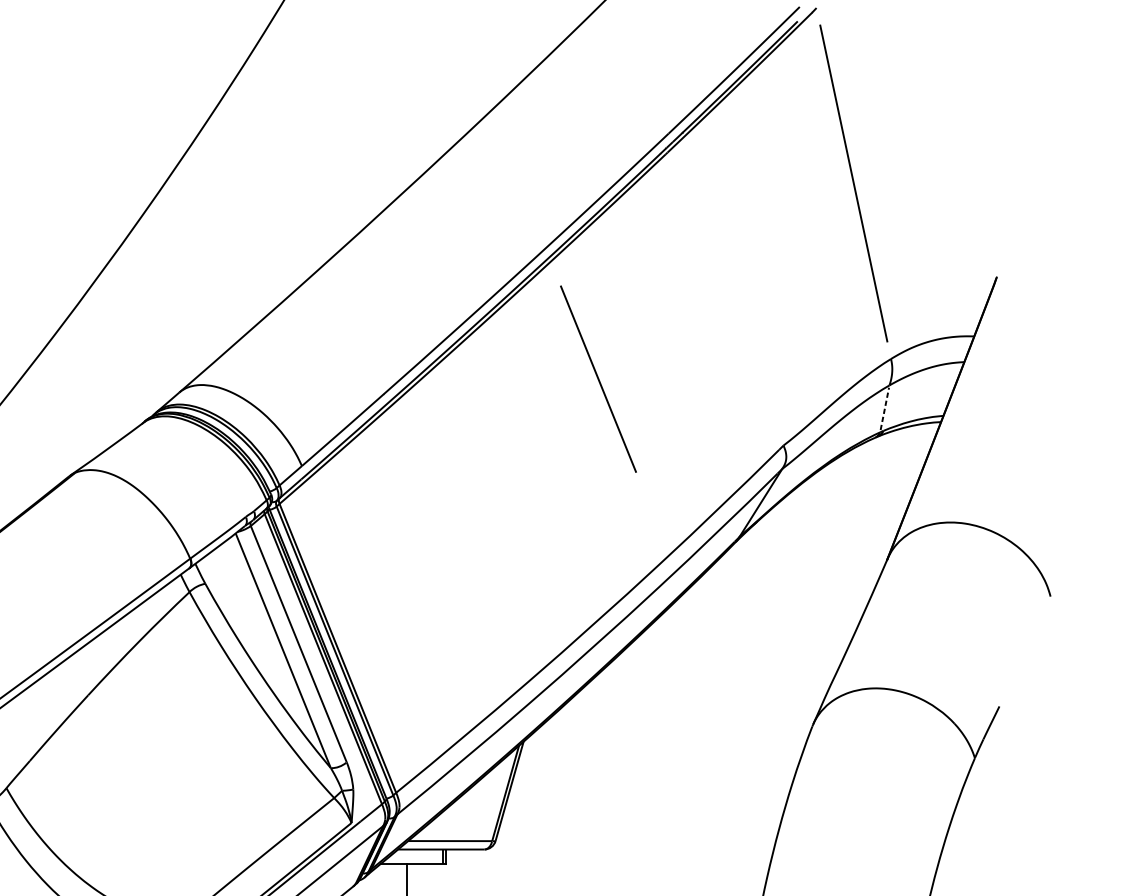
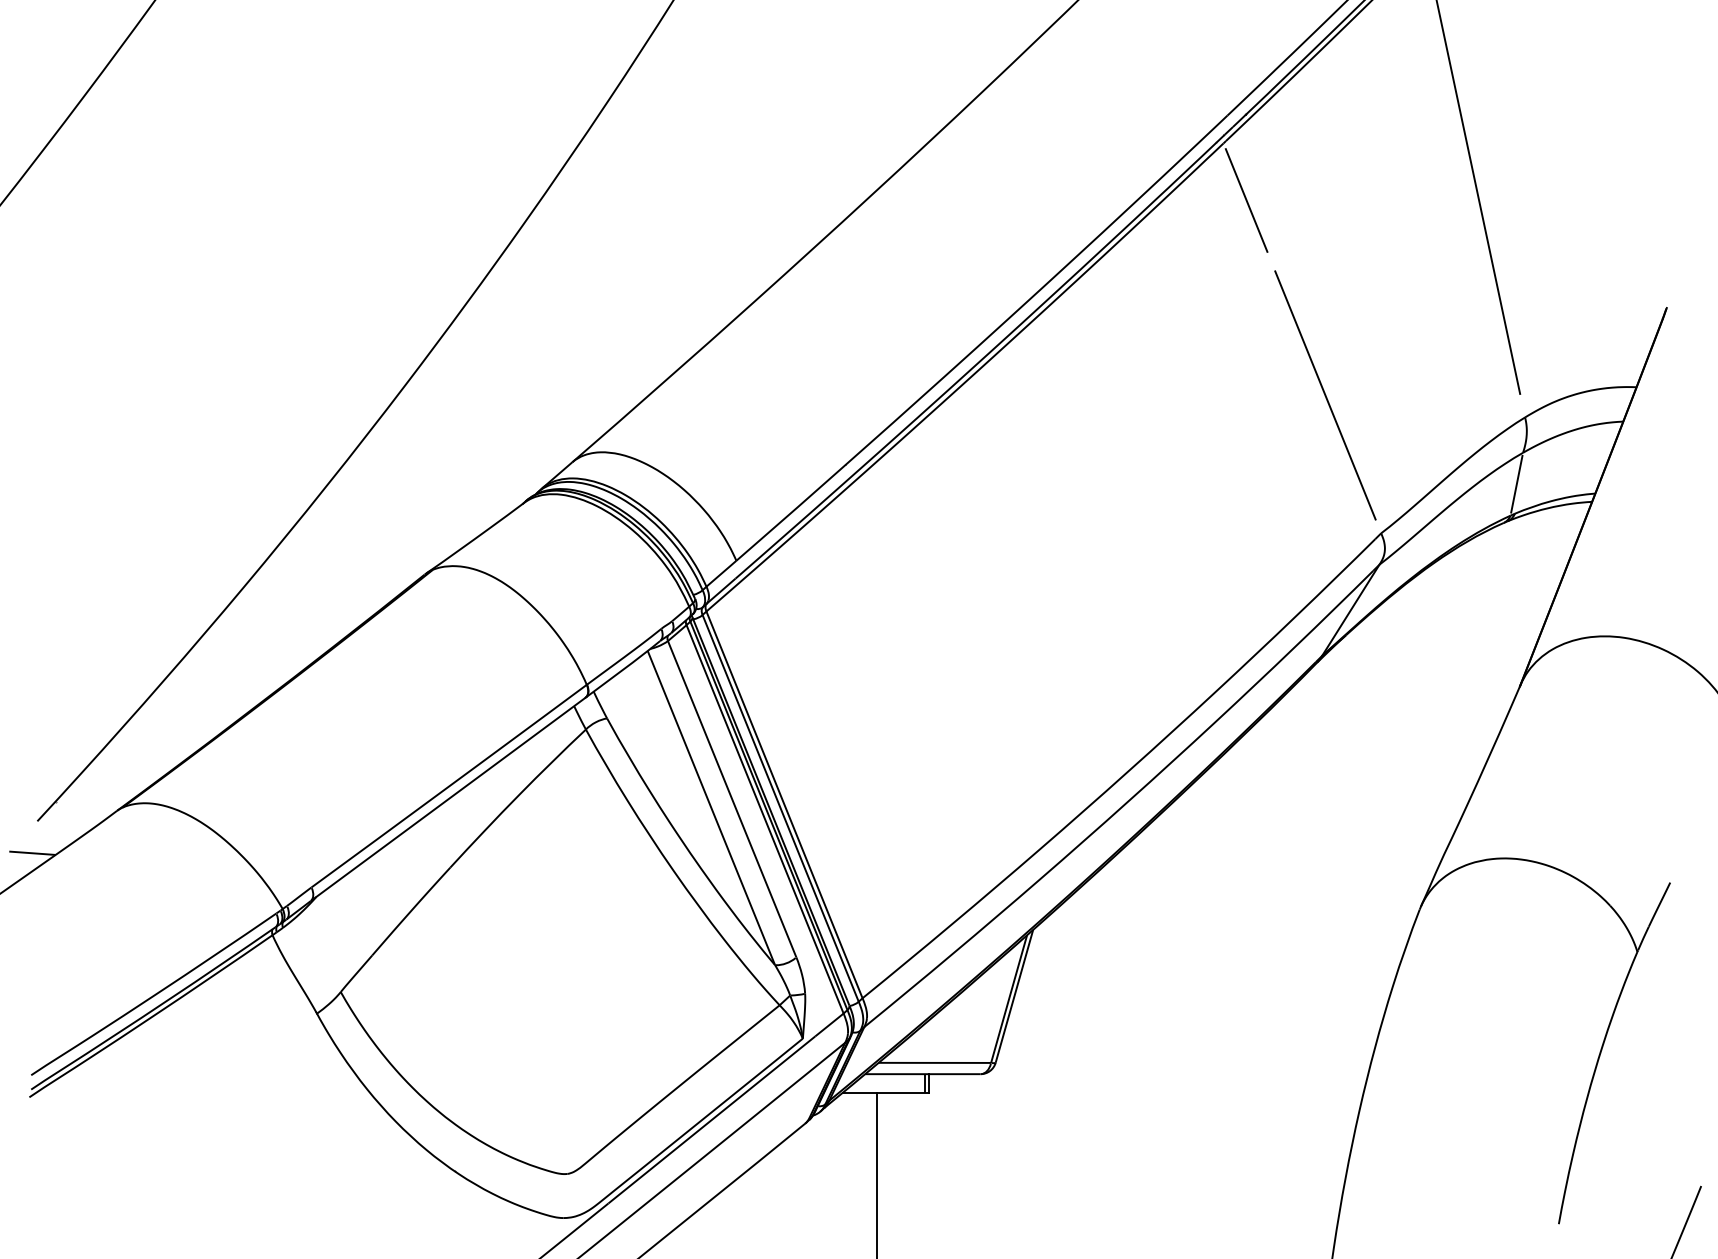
line: (682, 196) -> (1246, 200), added
line: (598, 379) -> (1325, 395), moved
line: (884, 409) -> (1516, 484), dashed -> solid

